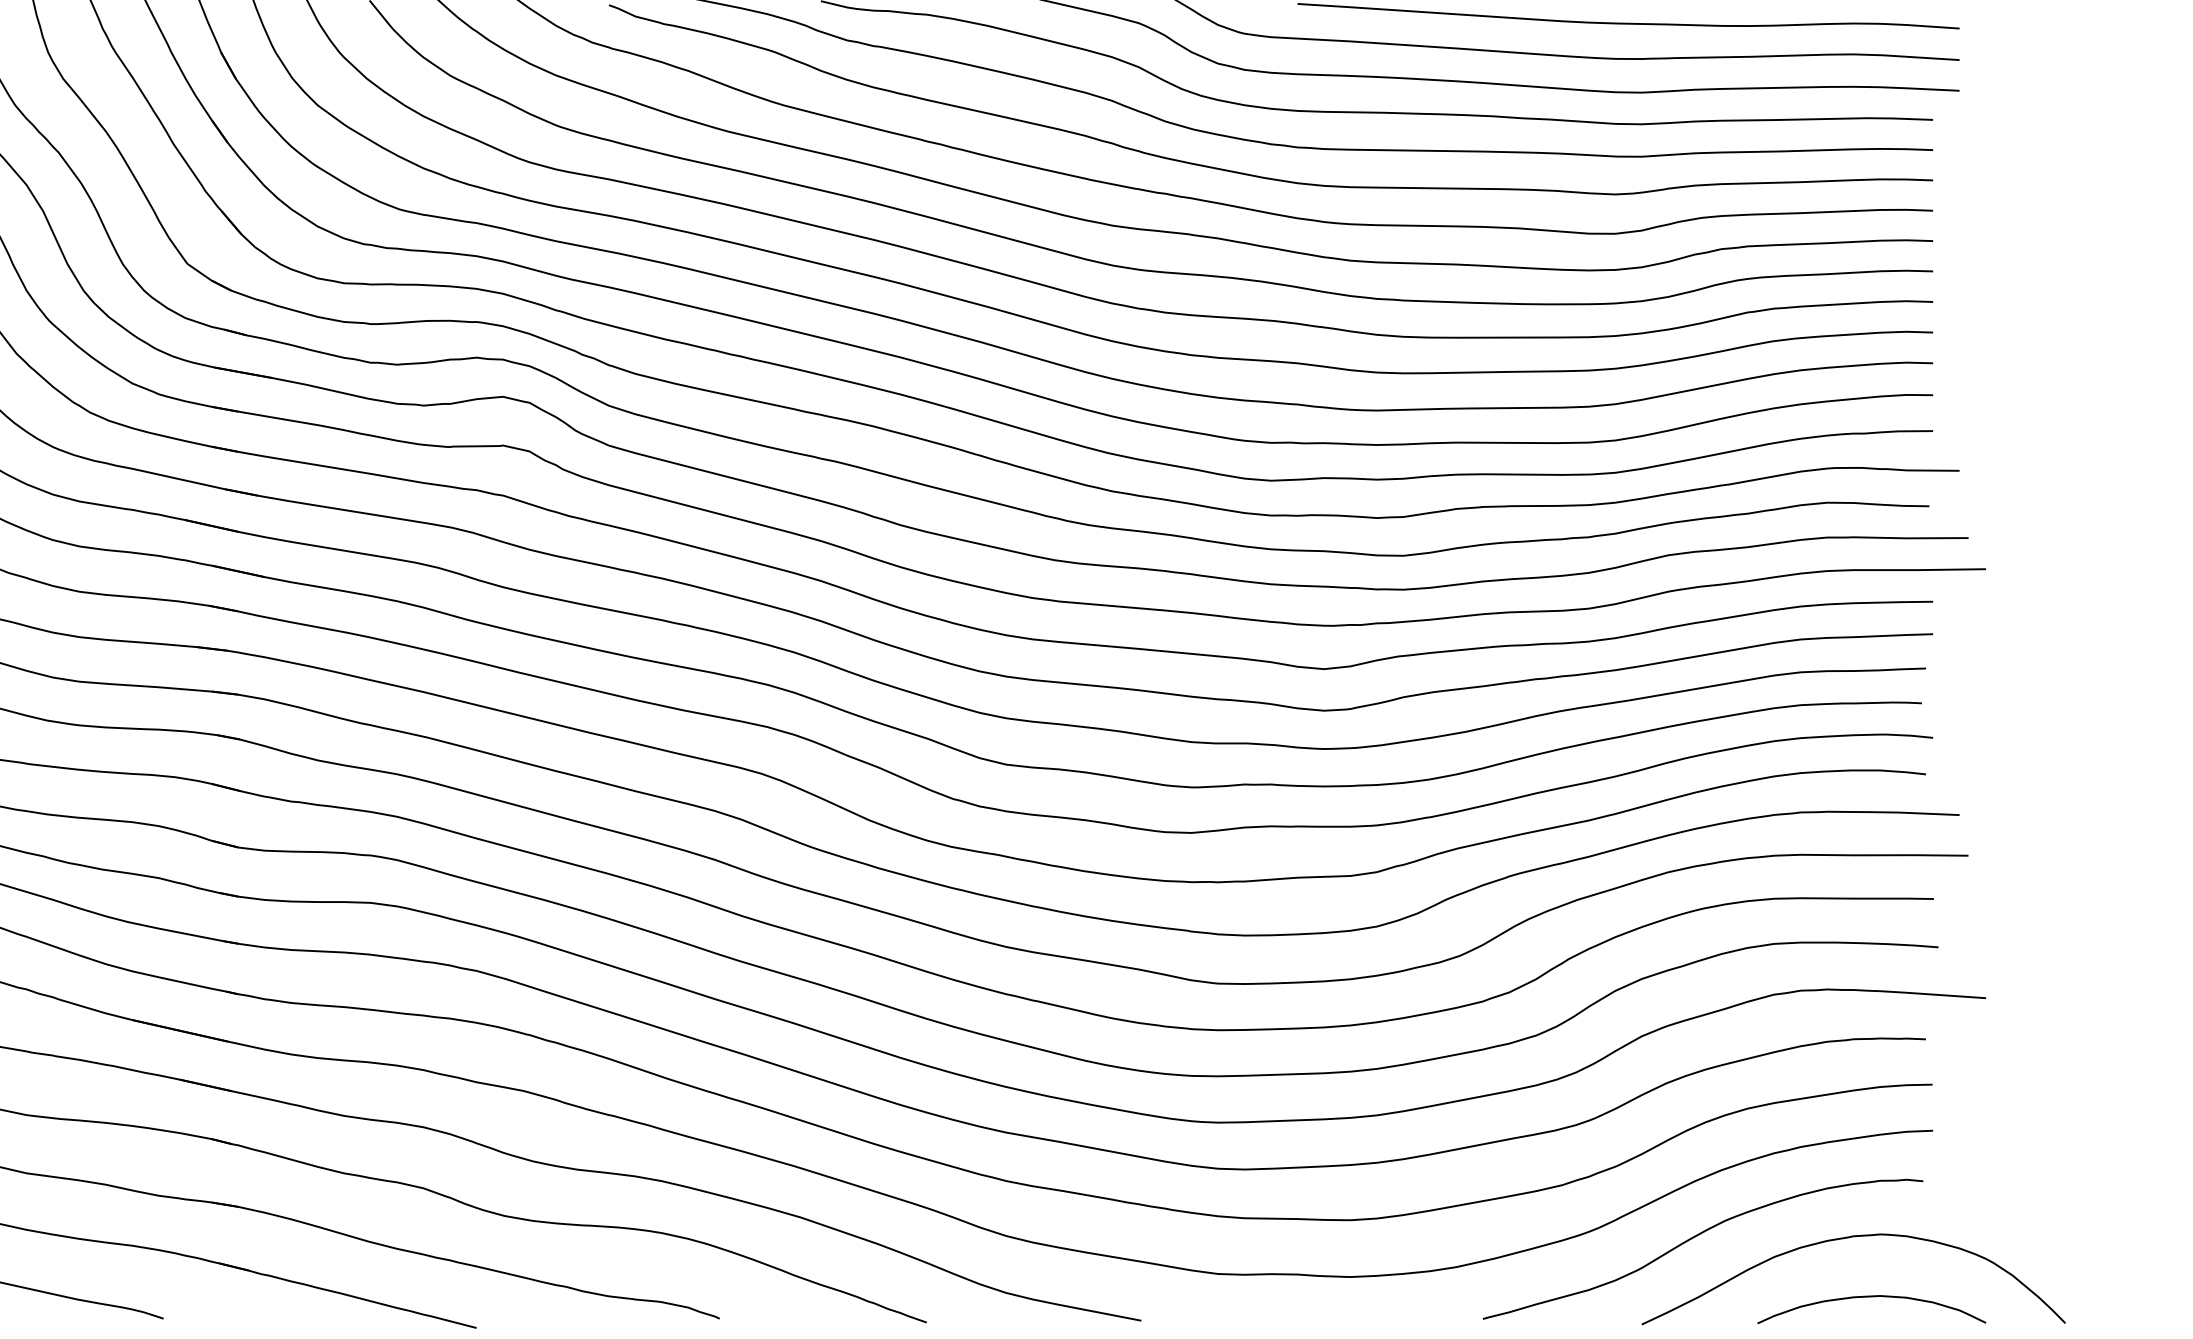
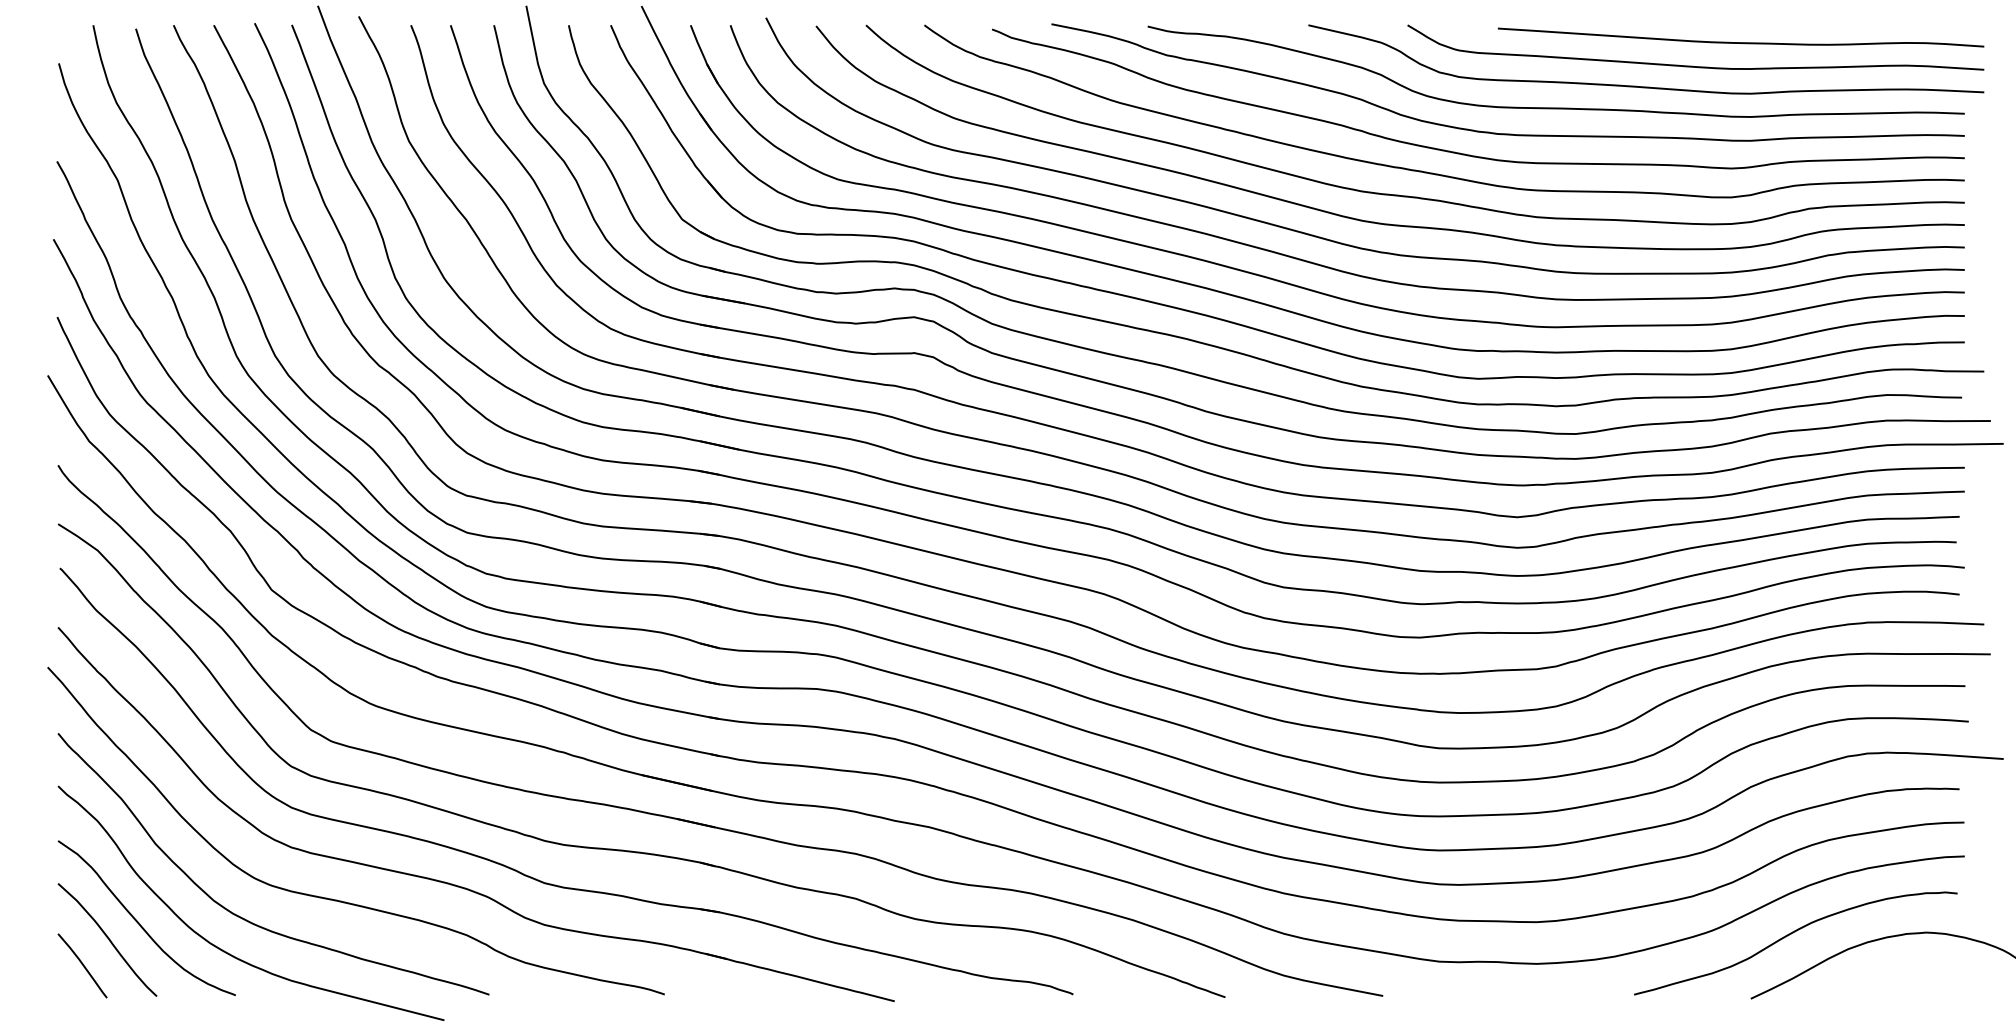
curve: (1870, 1298) -> (1918, 979), removed

